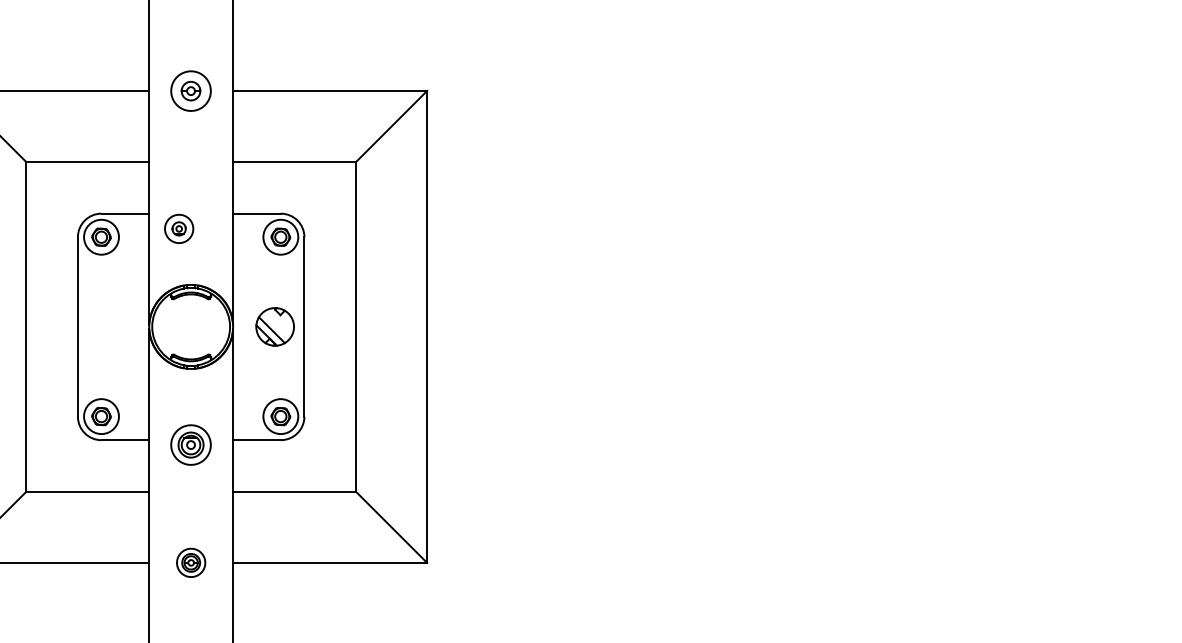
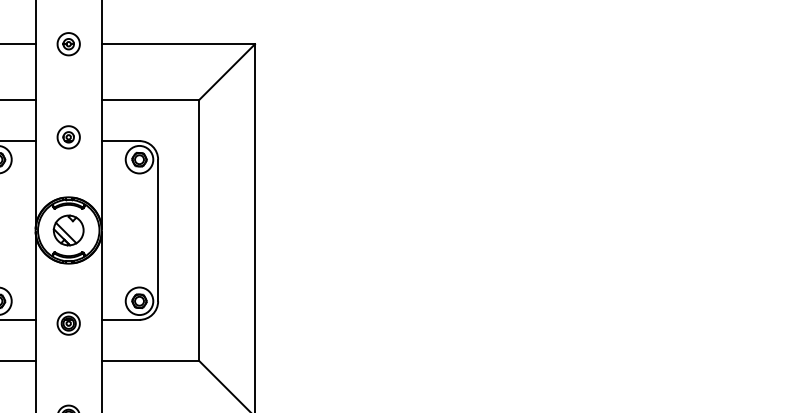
part: (191, 90) -> (68, 43), size x0.71
part: (179, 228) -> (68, 137), moved
part: (274, 326) -> (68, 230), moved
part: (191, 444) -> (68, 323), size x0.71

